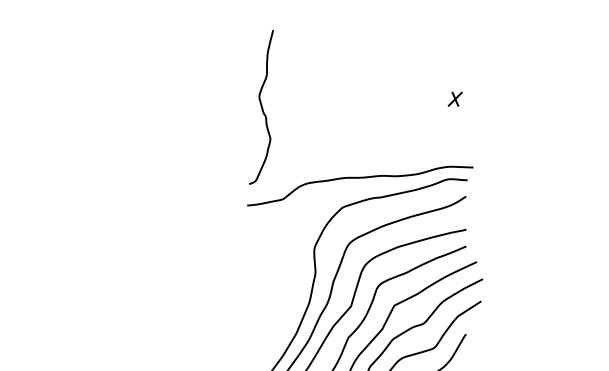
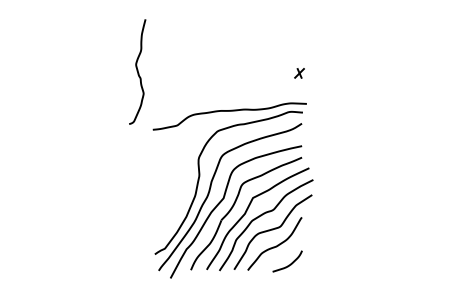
part: (455, 99) -> (299, 73), moved
curve: (261, 106) -> (137, 71), moved

